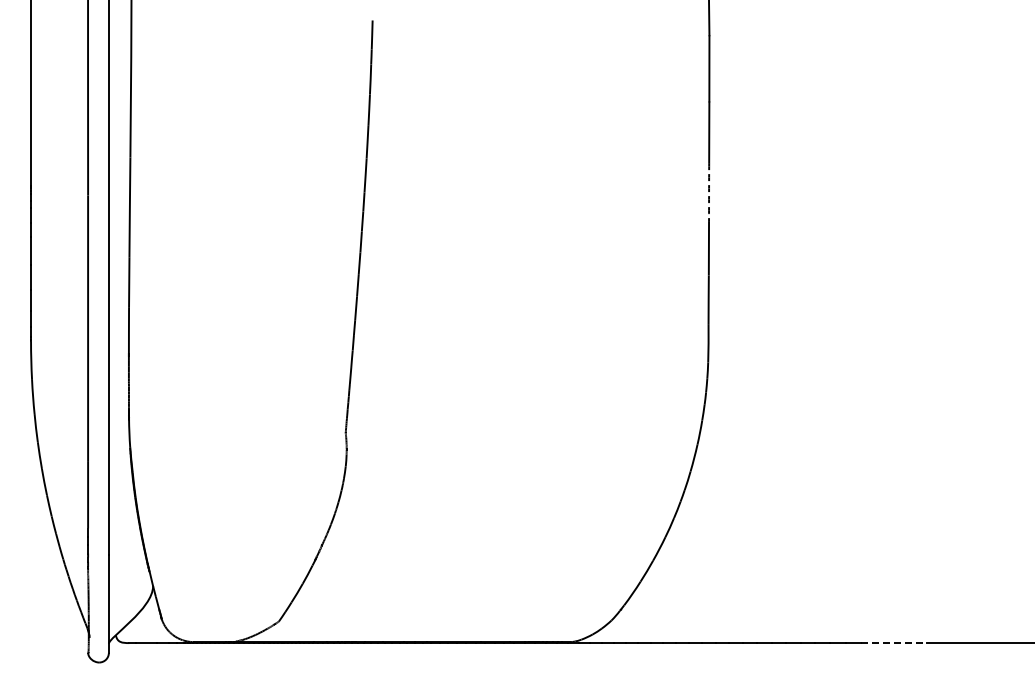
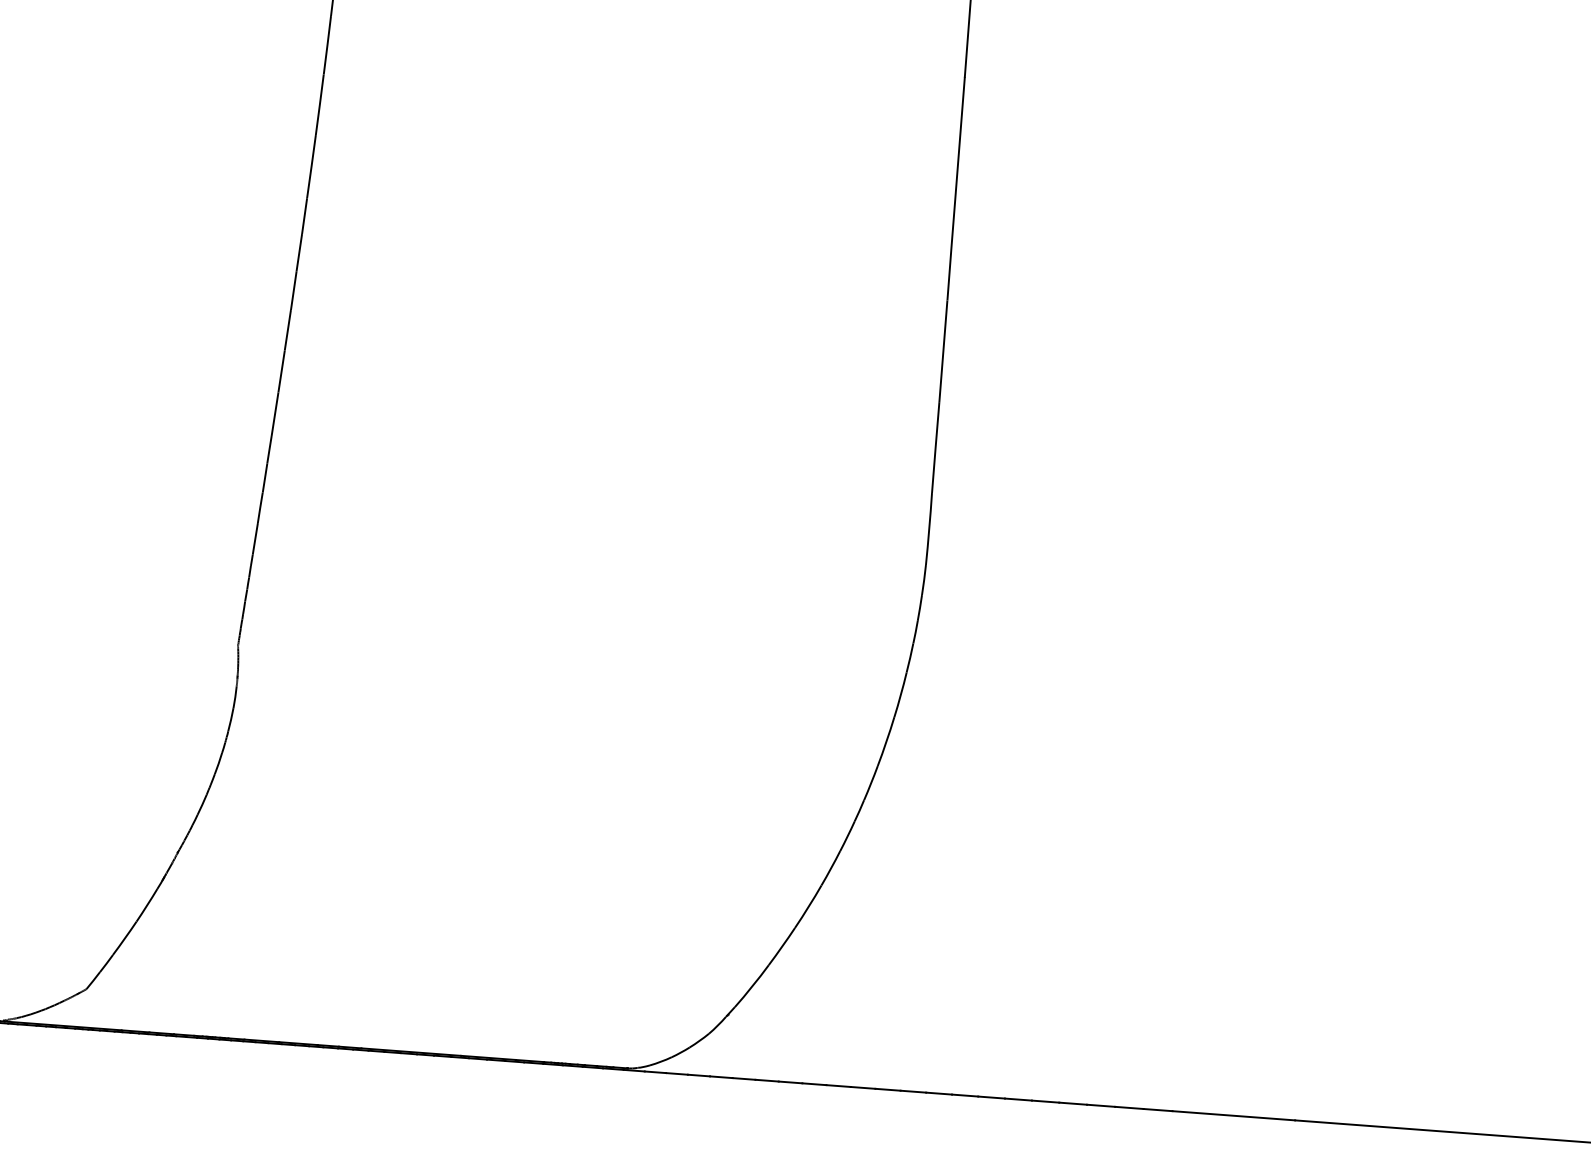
arc: (709, 192) -> (952, 247), dashed -> solid
line: (893, 643) -> (1233, 1116), dashed -> solid

